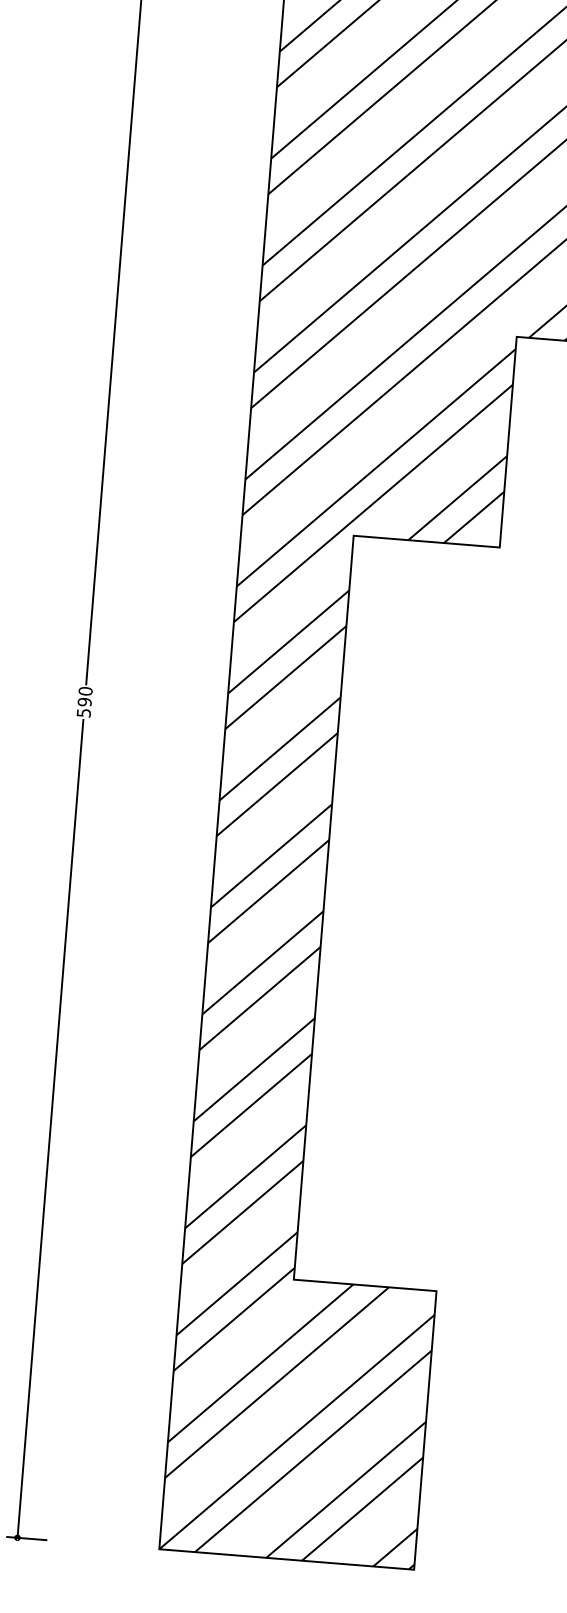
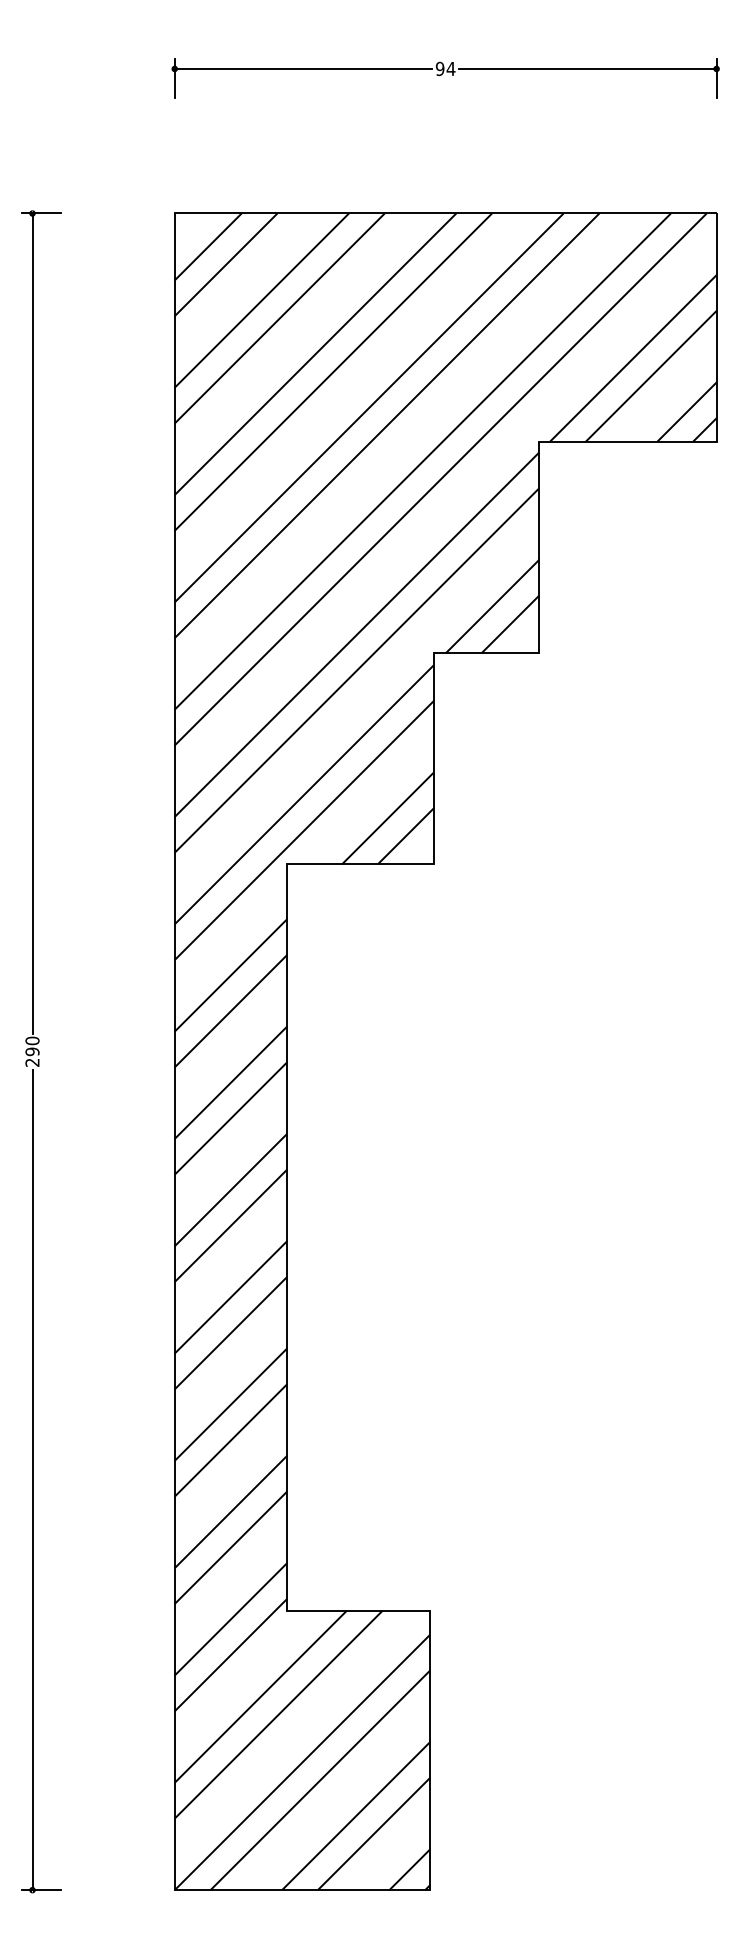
text: (83, 712) -> (32, 1062), 590 -> 290

